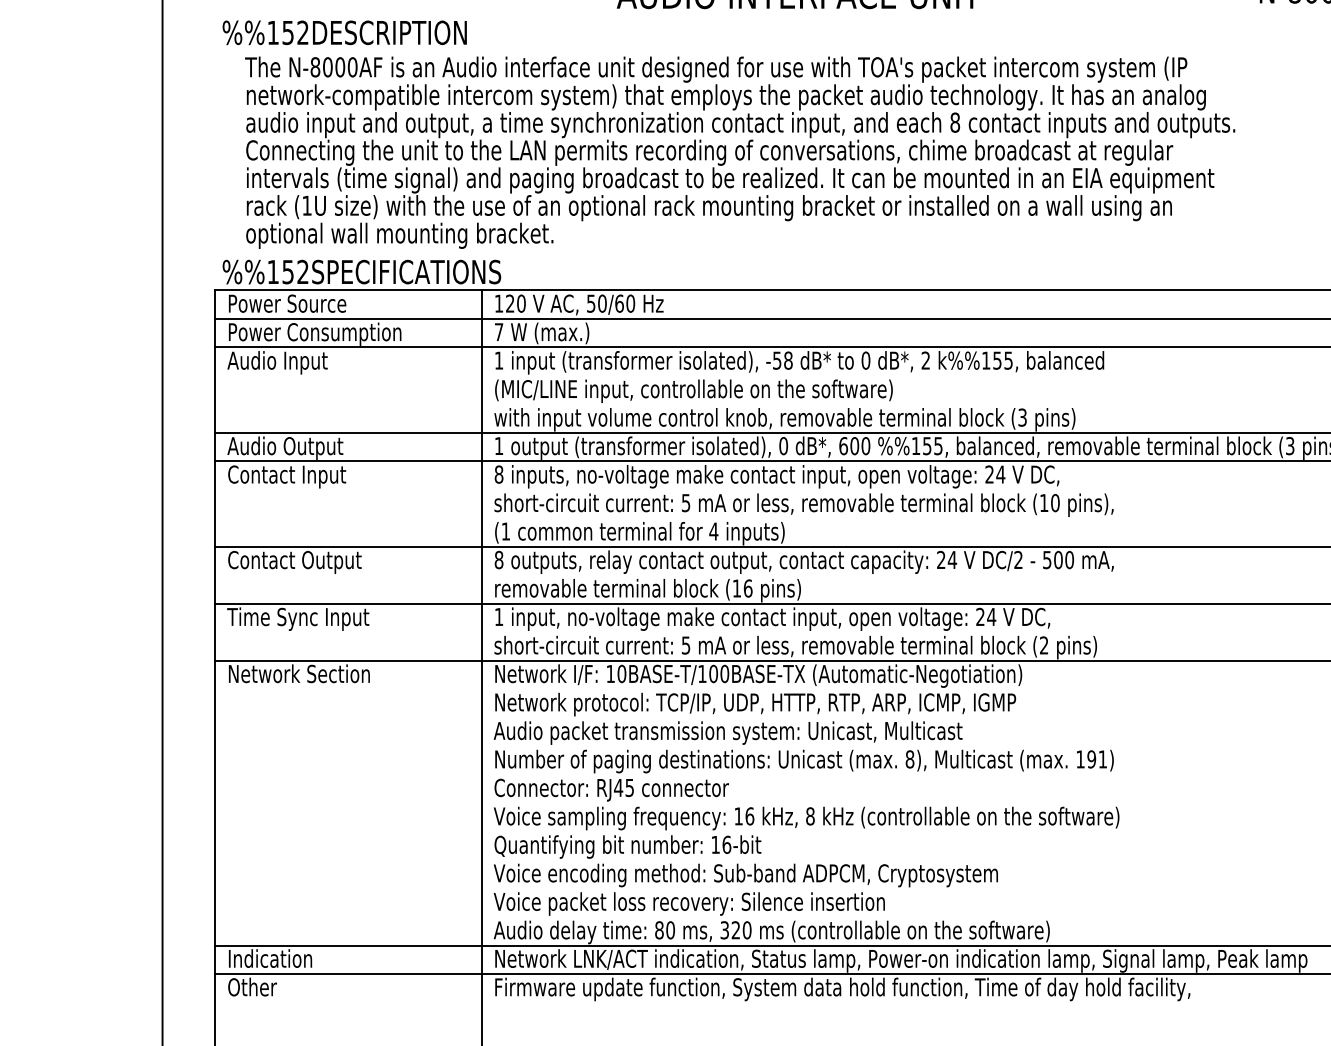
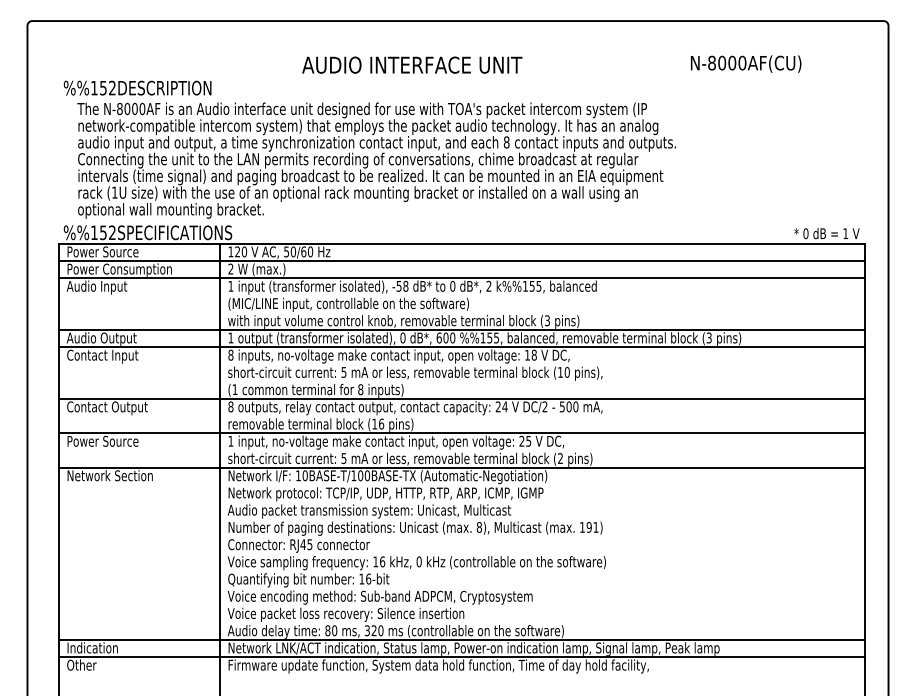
text: (498, 331) -> (230, 268), 7 -> 2
text: (996, 473) -> (531, 354), 24 -> 18
text: (713, 531) -> (360, 389), 4 -> 8
text: (991, 617) -> (528, 441), 24 -> 25
text: (298, 618) -> (109, 442), Time Sync Input -> Power Source
text: (809, 815) -> (418, 561), 8 -> 0

